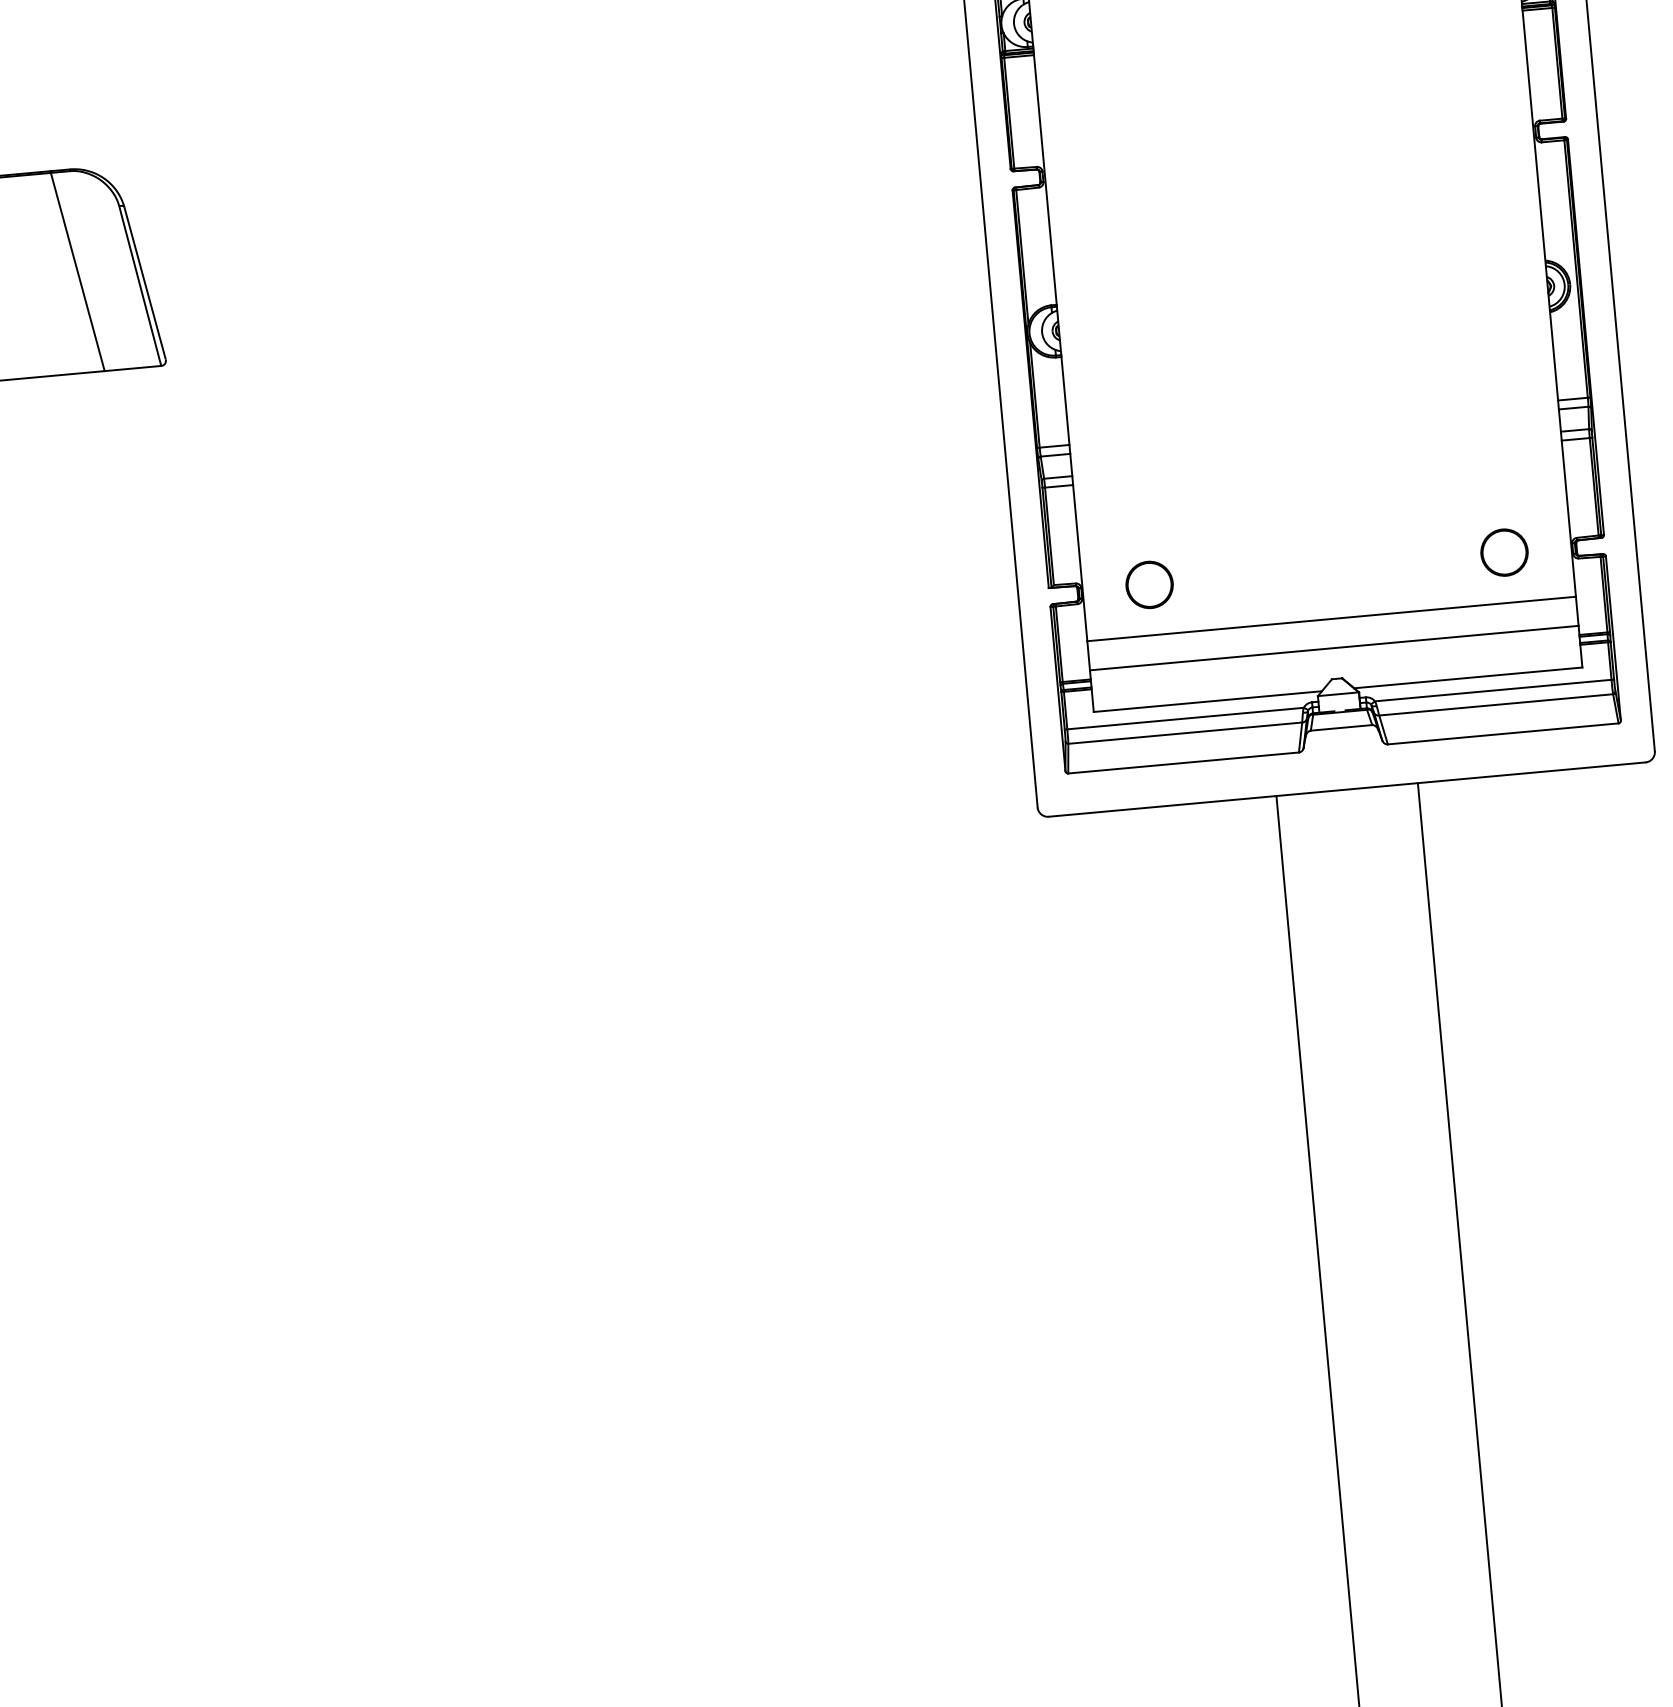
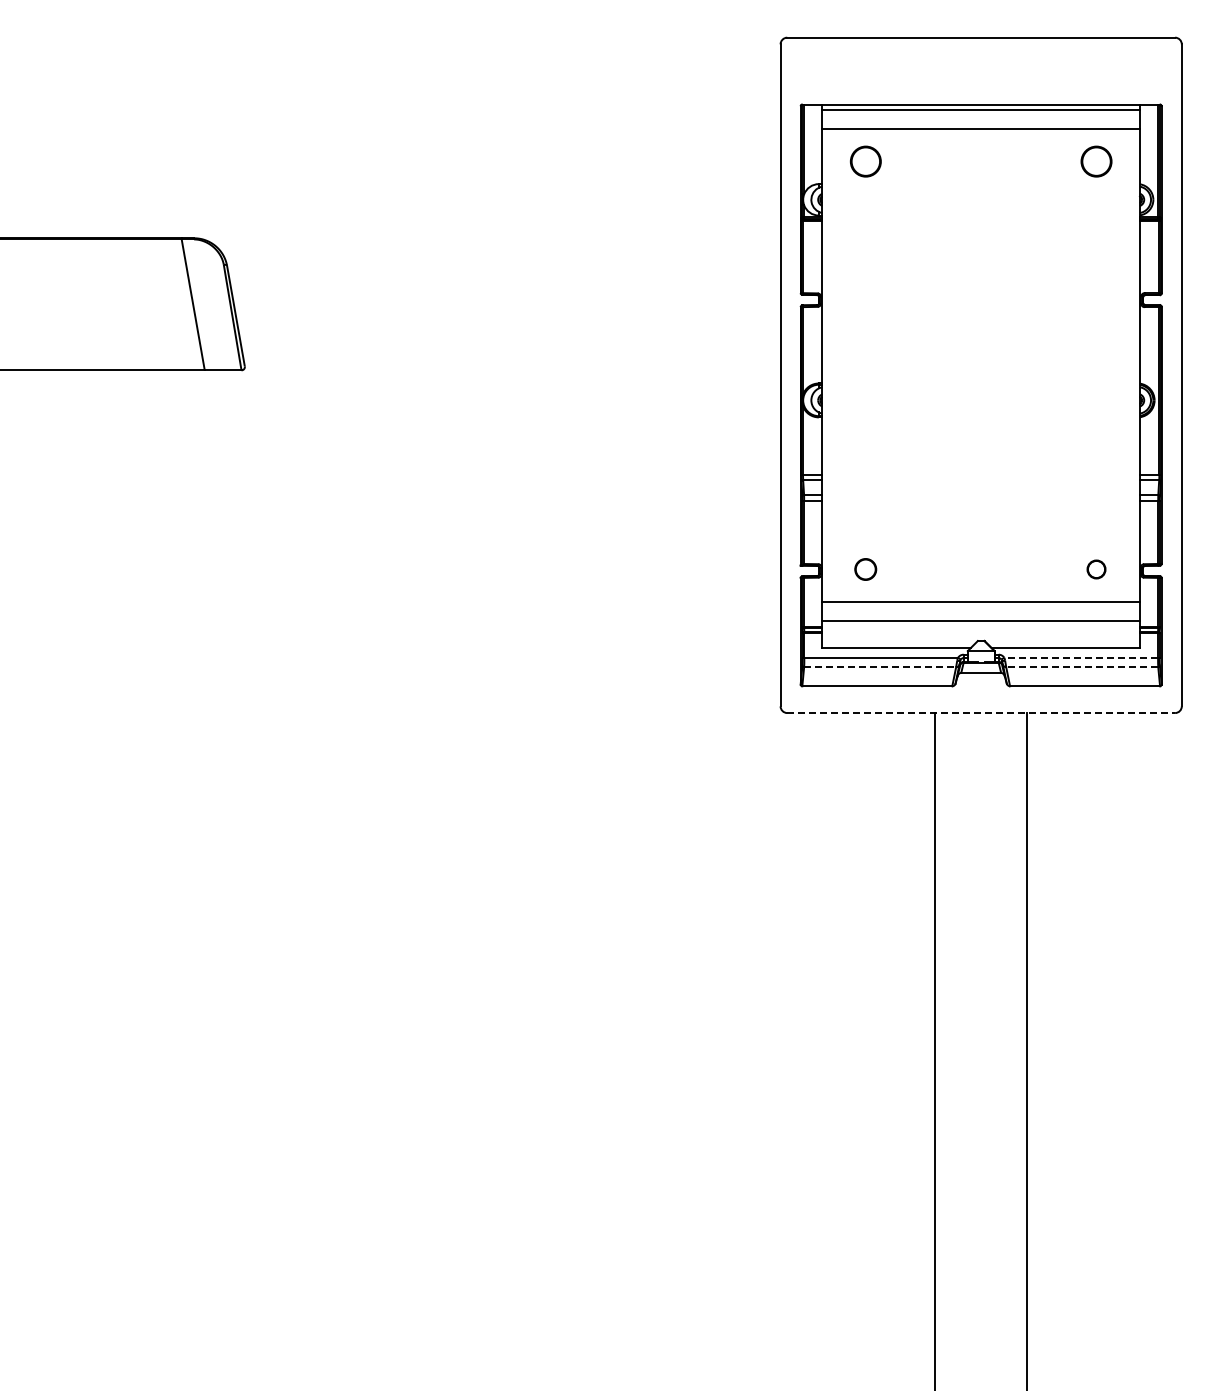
circle: (1504, 552) -> (1096, 569), size x0.6
circle: (1149, 584) -> (865, 569), size x0.7
line: (1493, 690) -> (1081, 657), solid -> dashed
line: (1495, 705) -> (1081, 667), solid -> dashed
line: (1185, 733) -> (880, 667), solid -> dashed
line: (1347, 790) -> (981, 713), solid -> dashed

